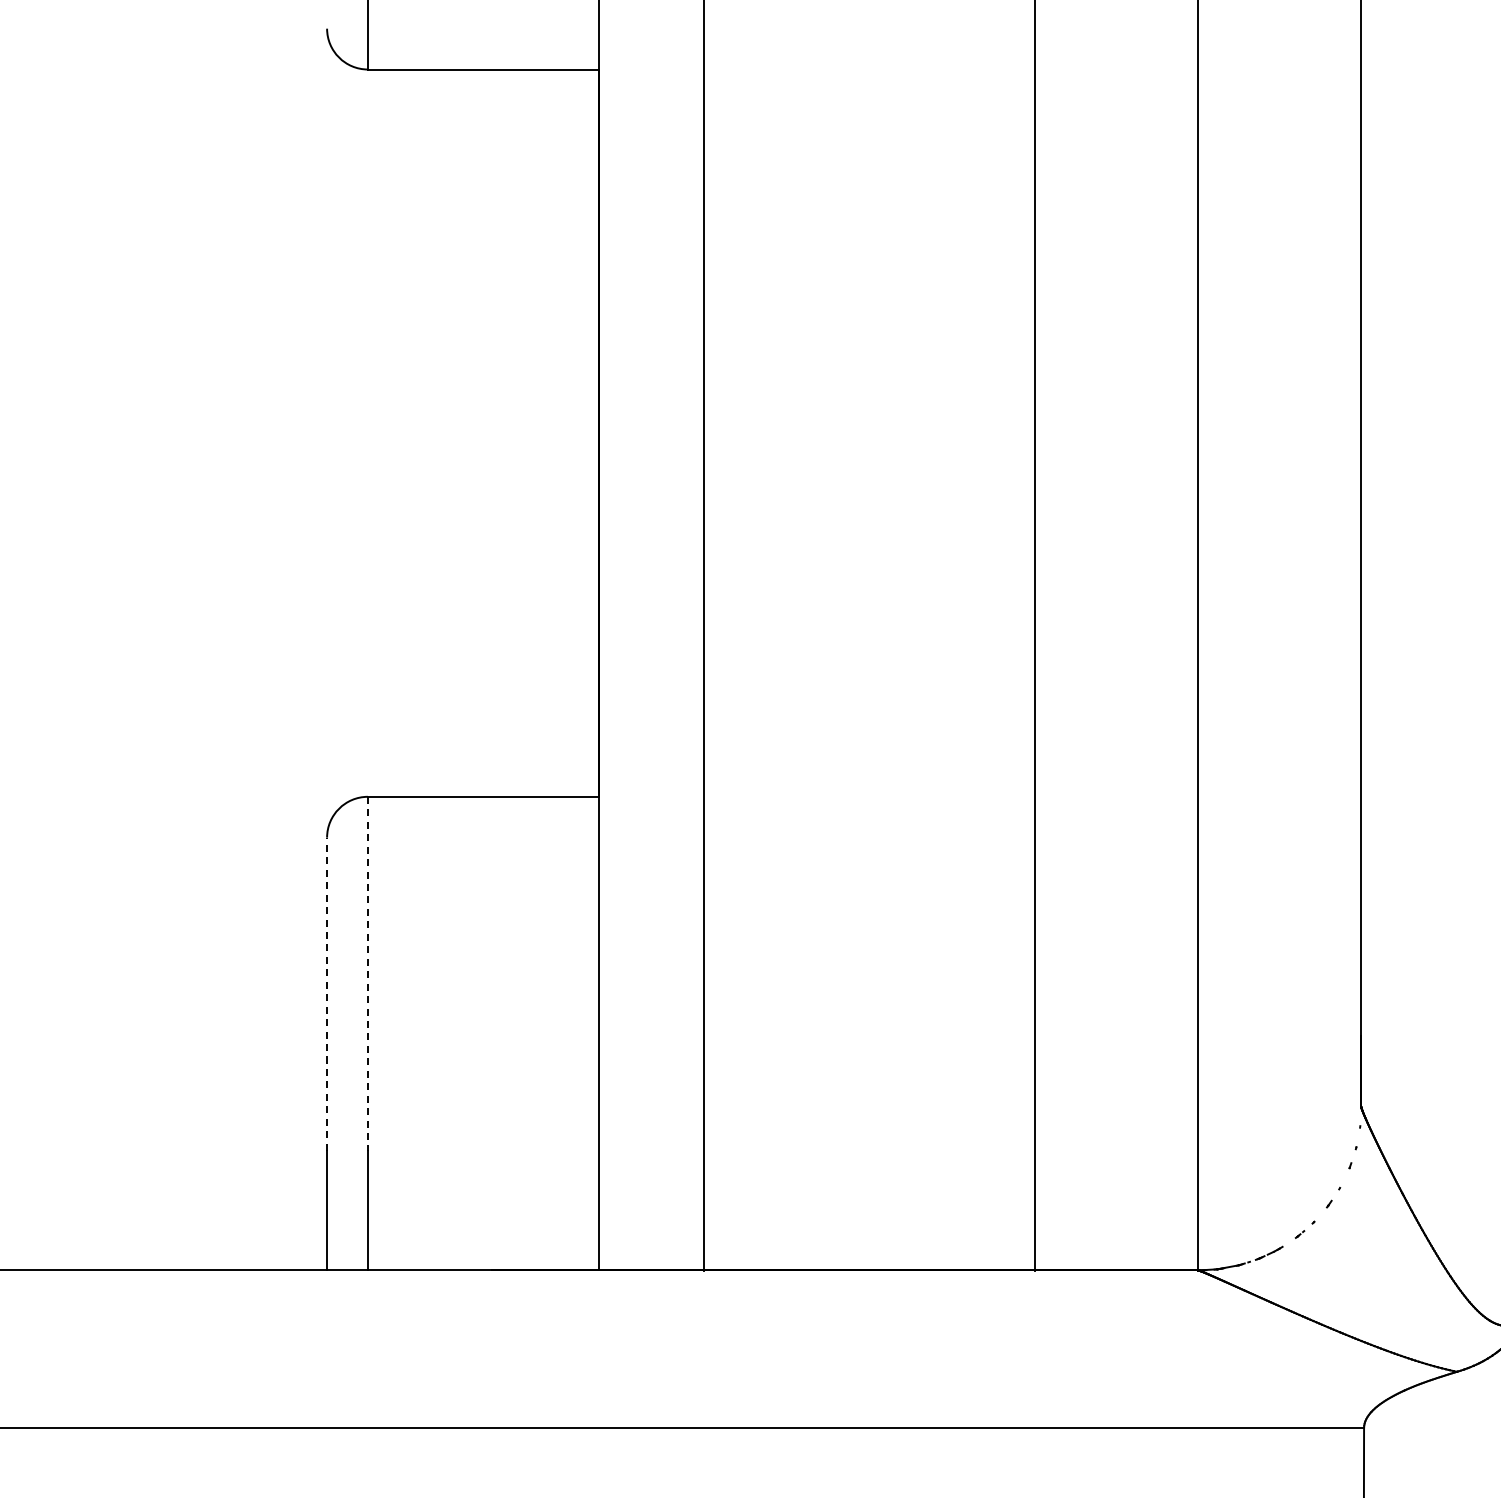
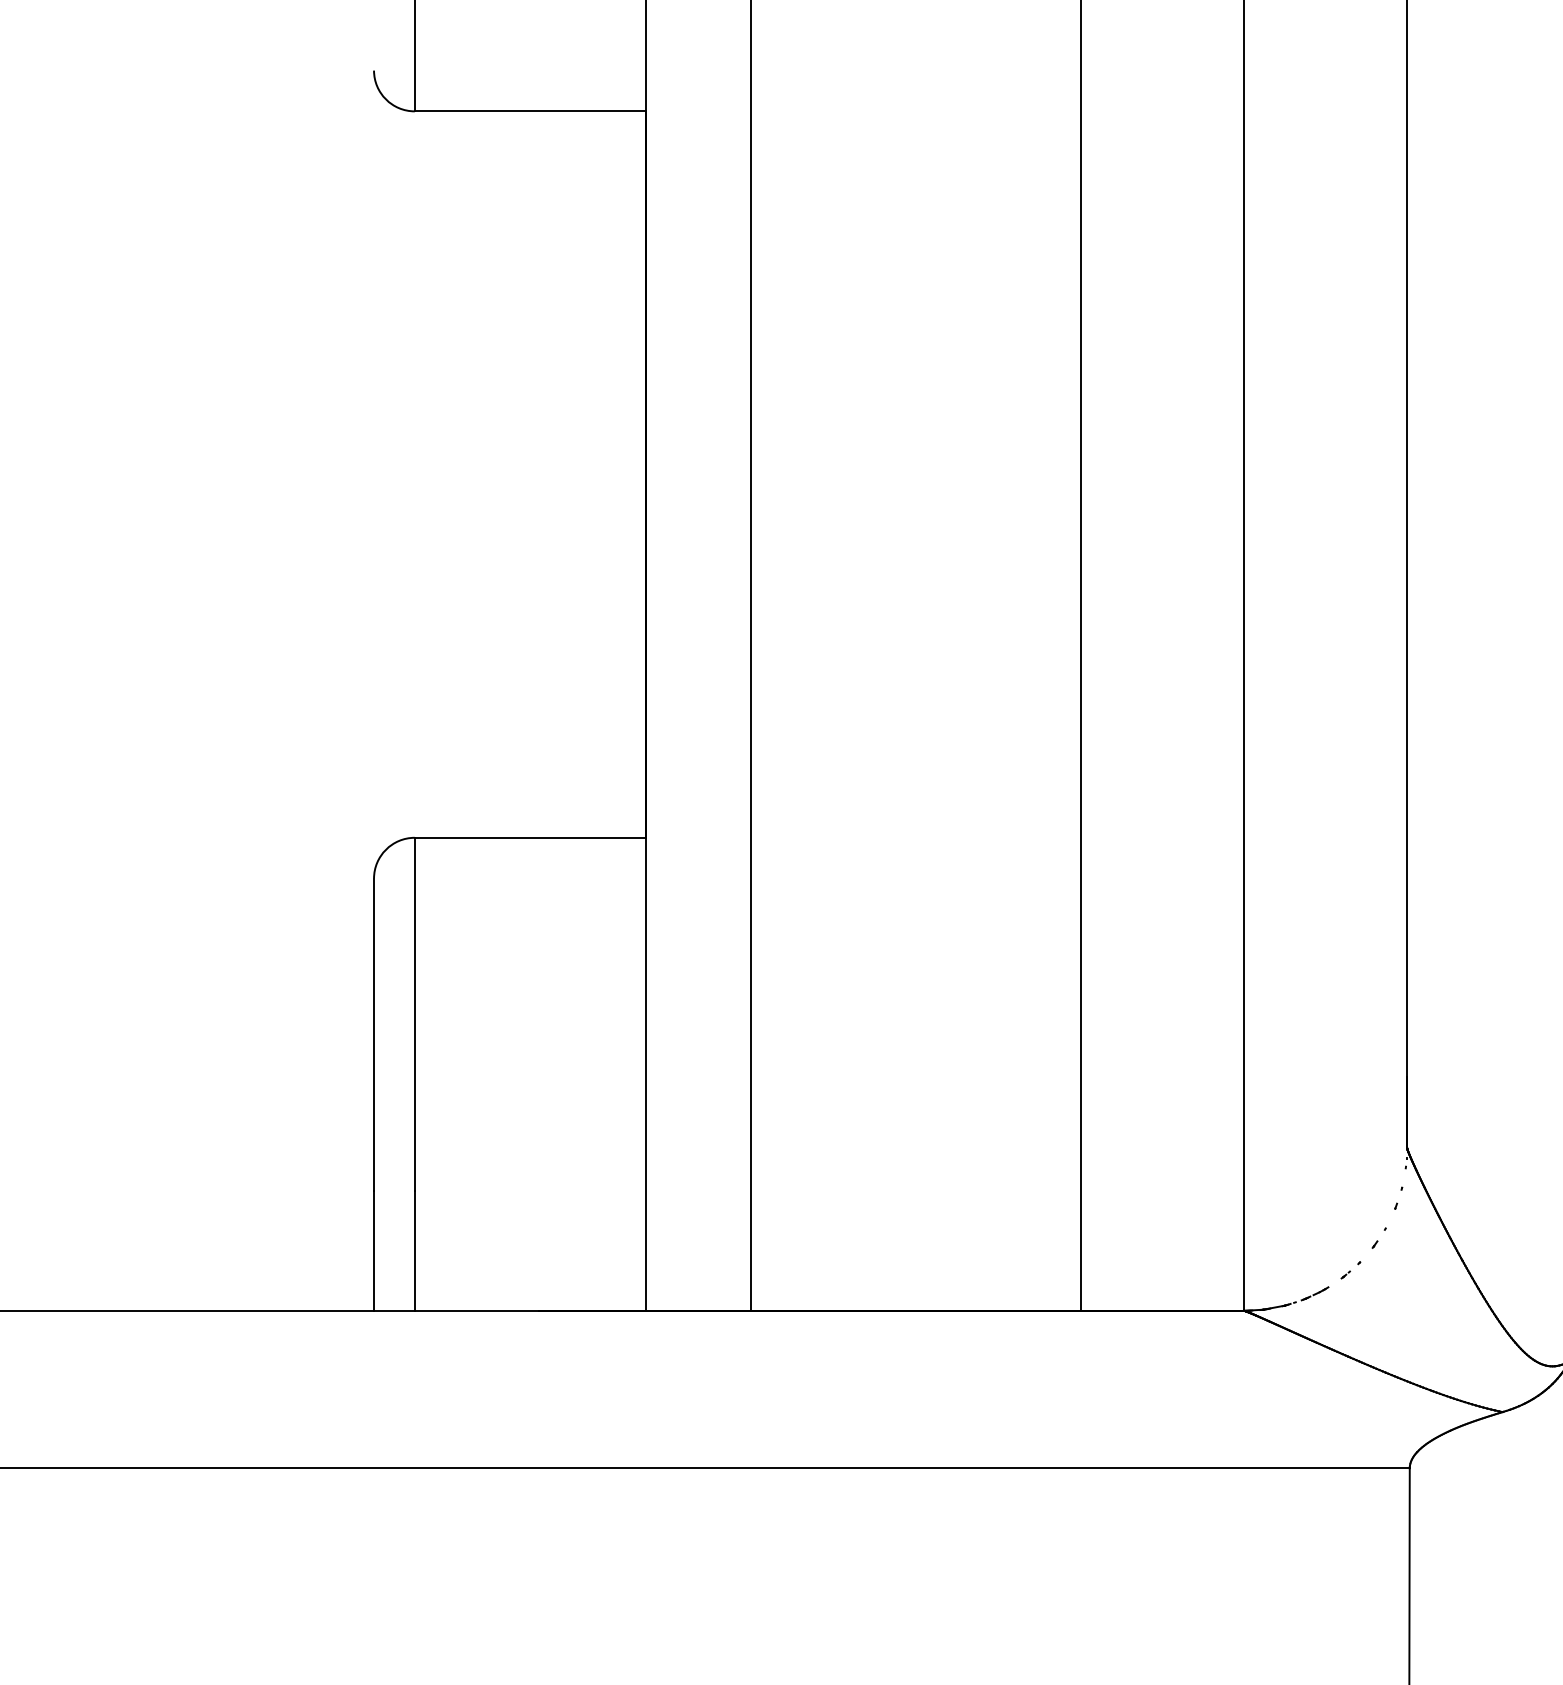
line: (367, 973) -> (414, 1014), dashed -> solid
line: (327, 993) -> (374, 1034), dashed -> solid

